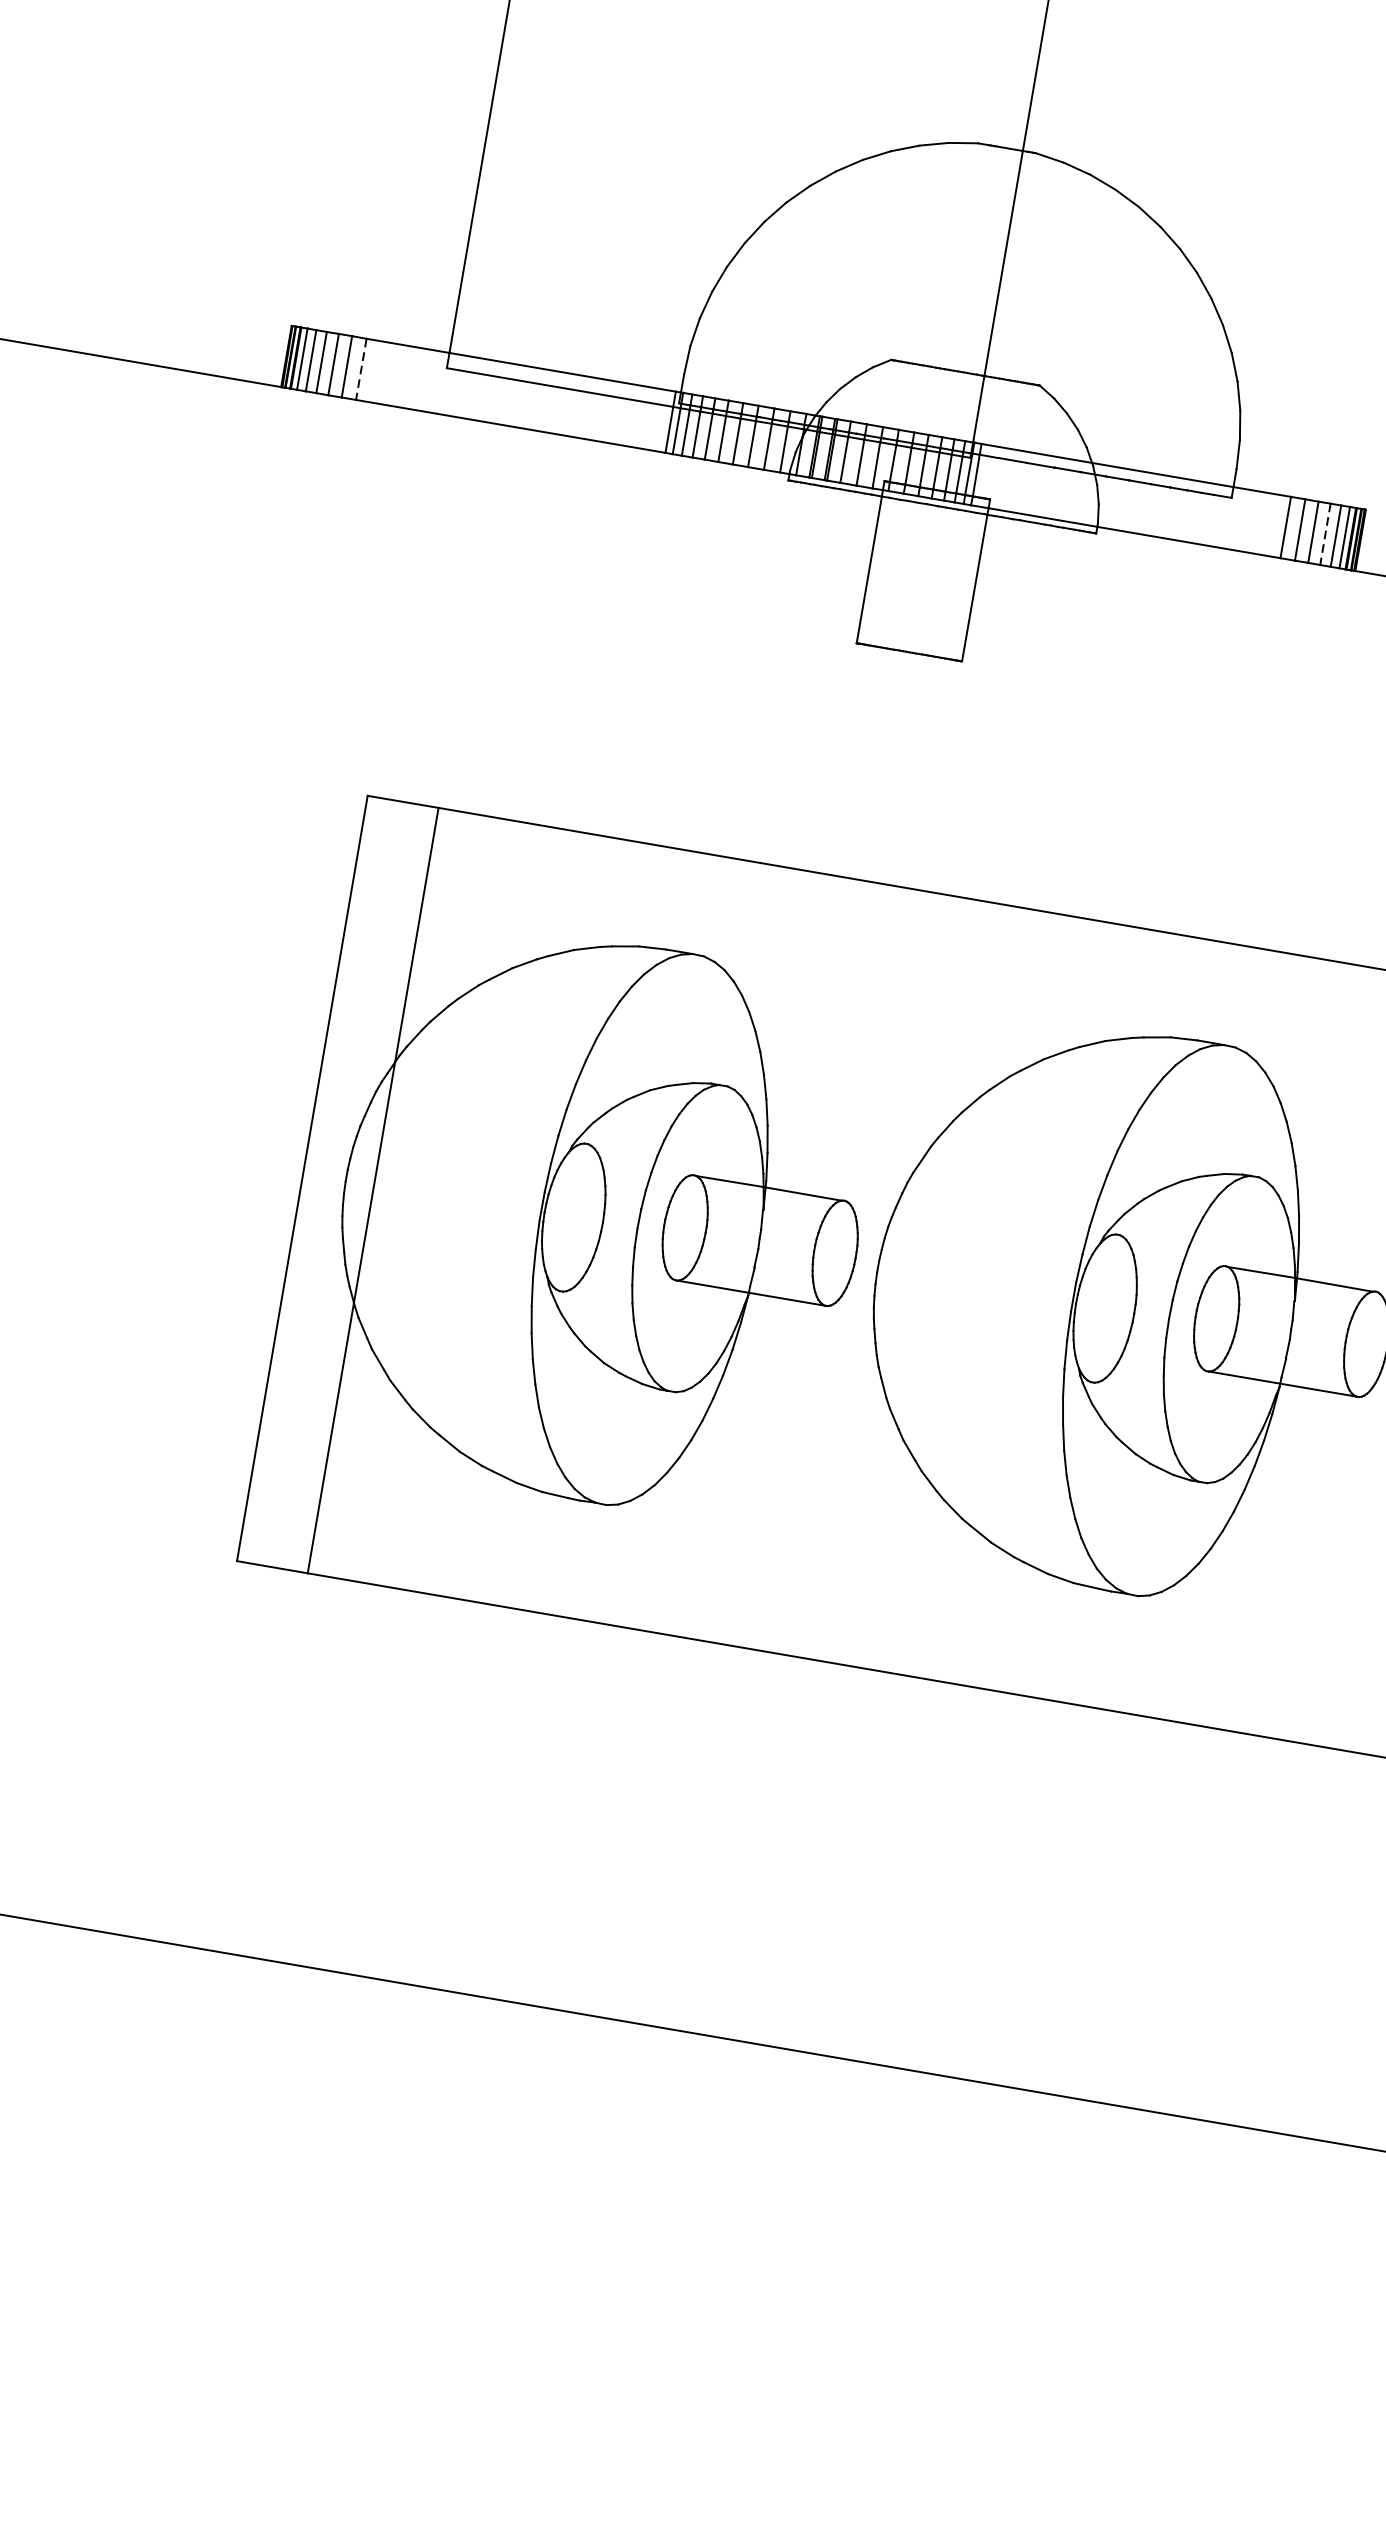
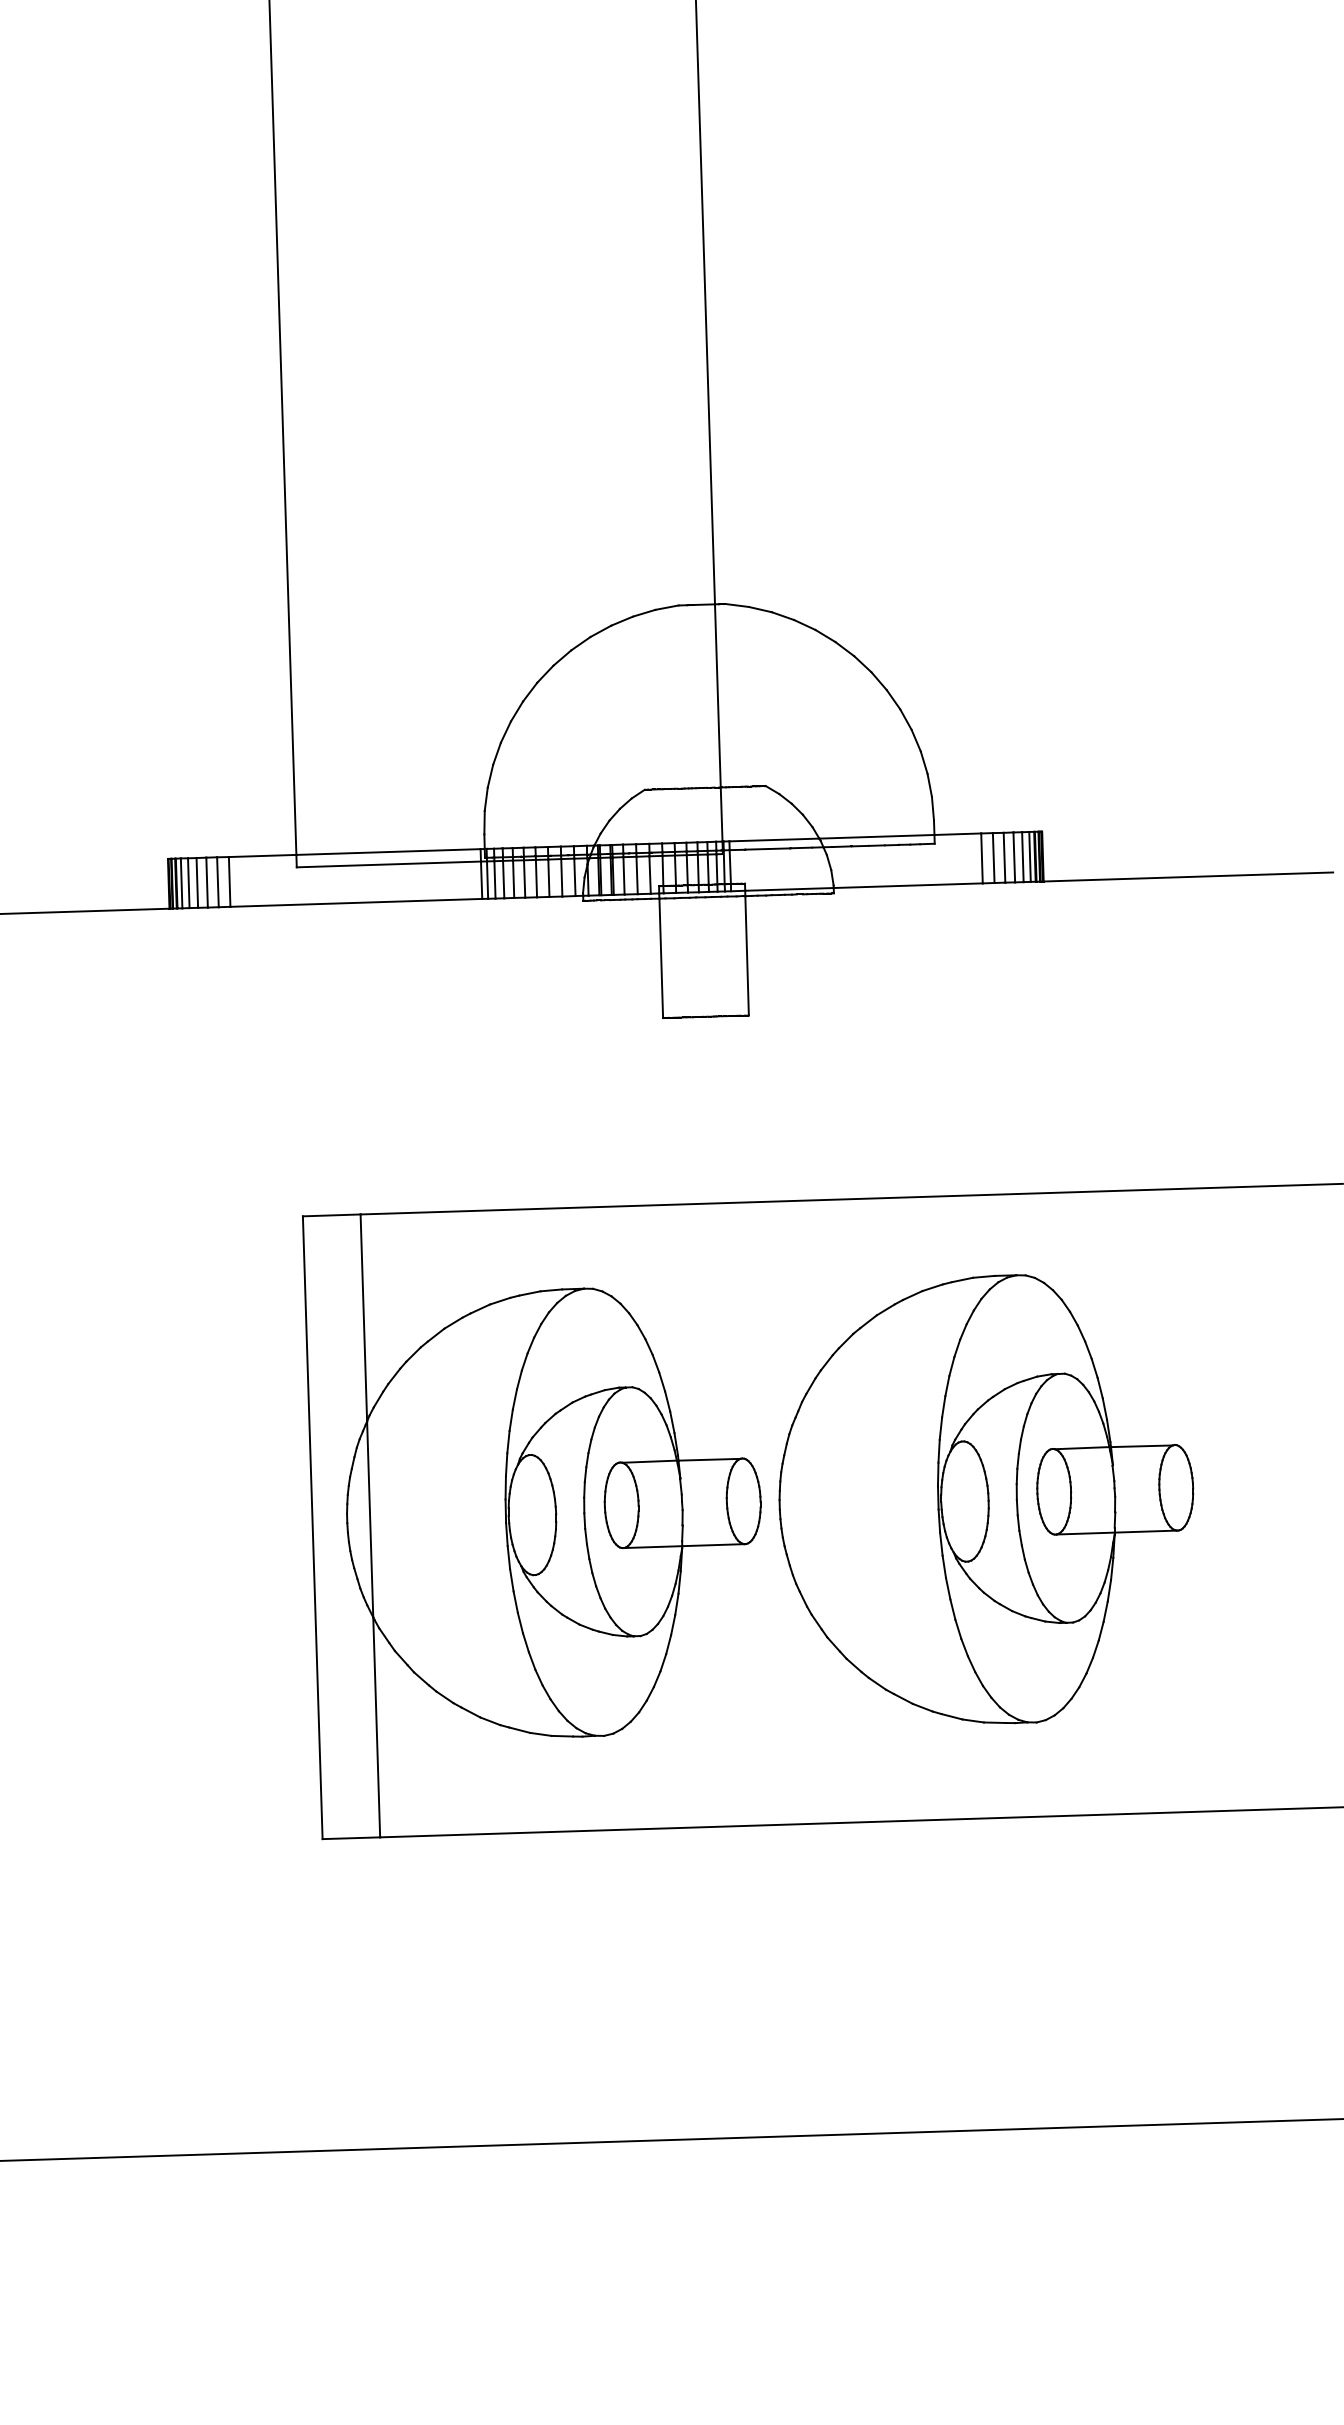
line: (361, 368) -> (229, 881), dashed -> solid
line: (1325, 534) -> (1014, 857), dashed -> solid

